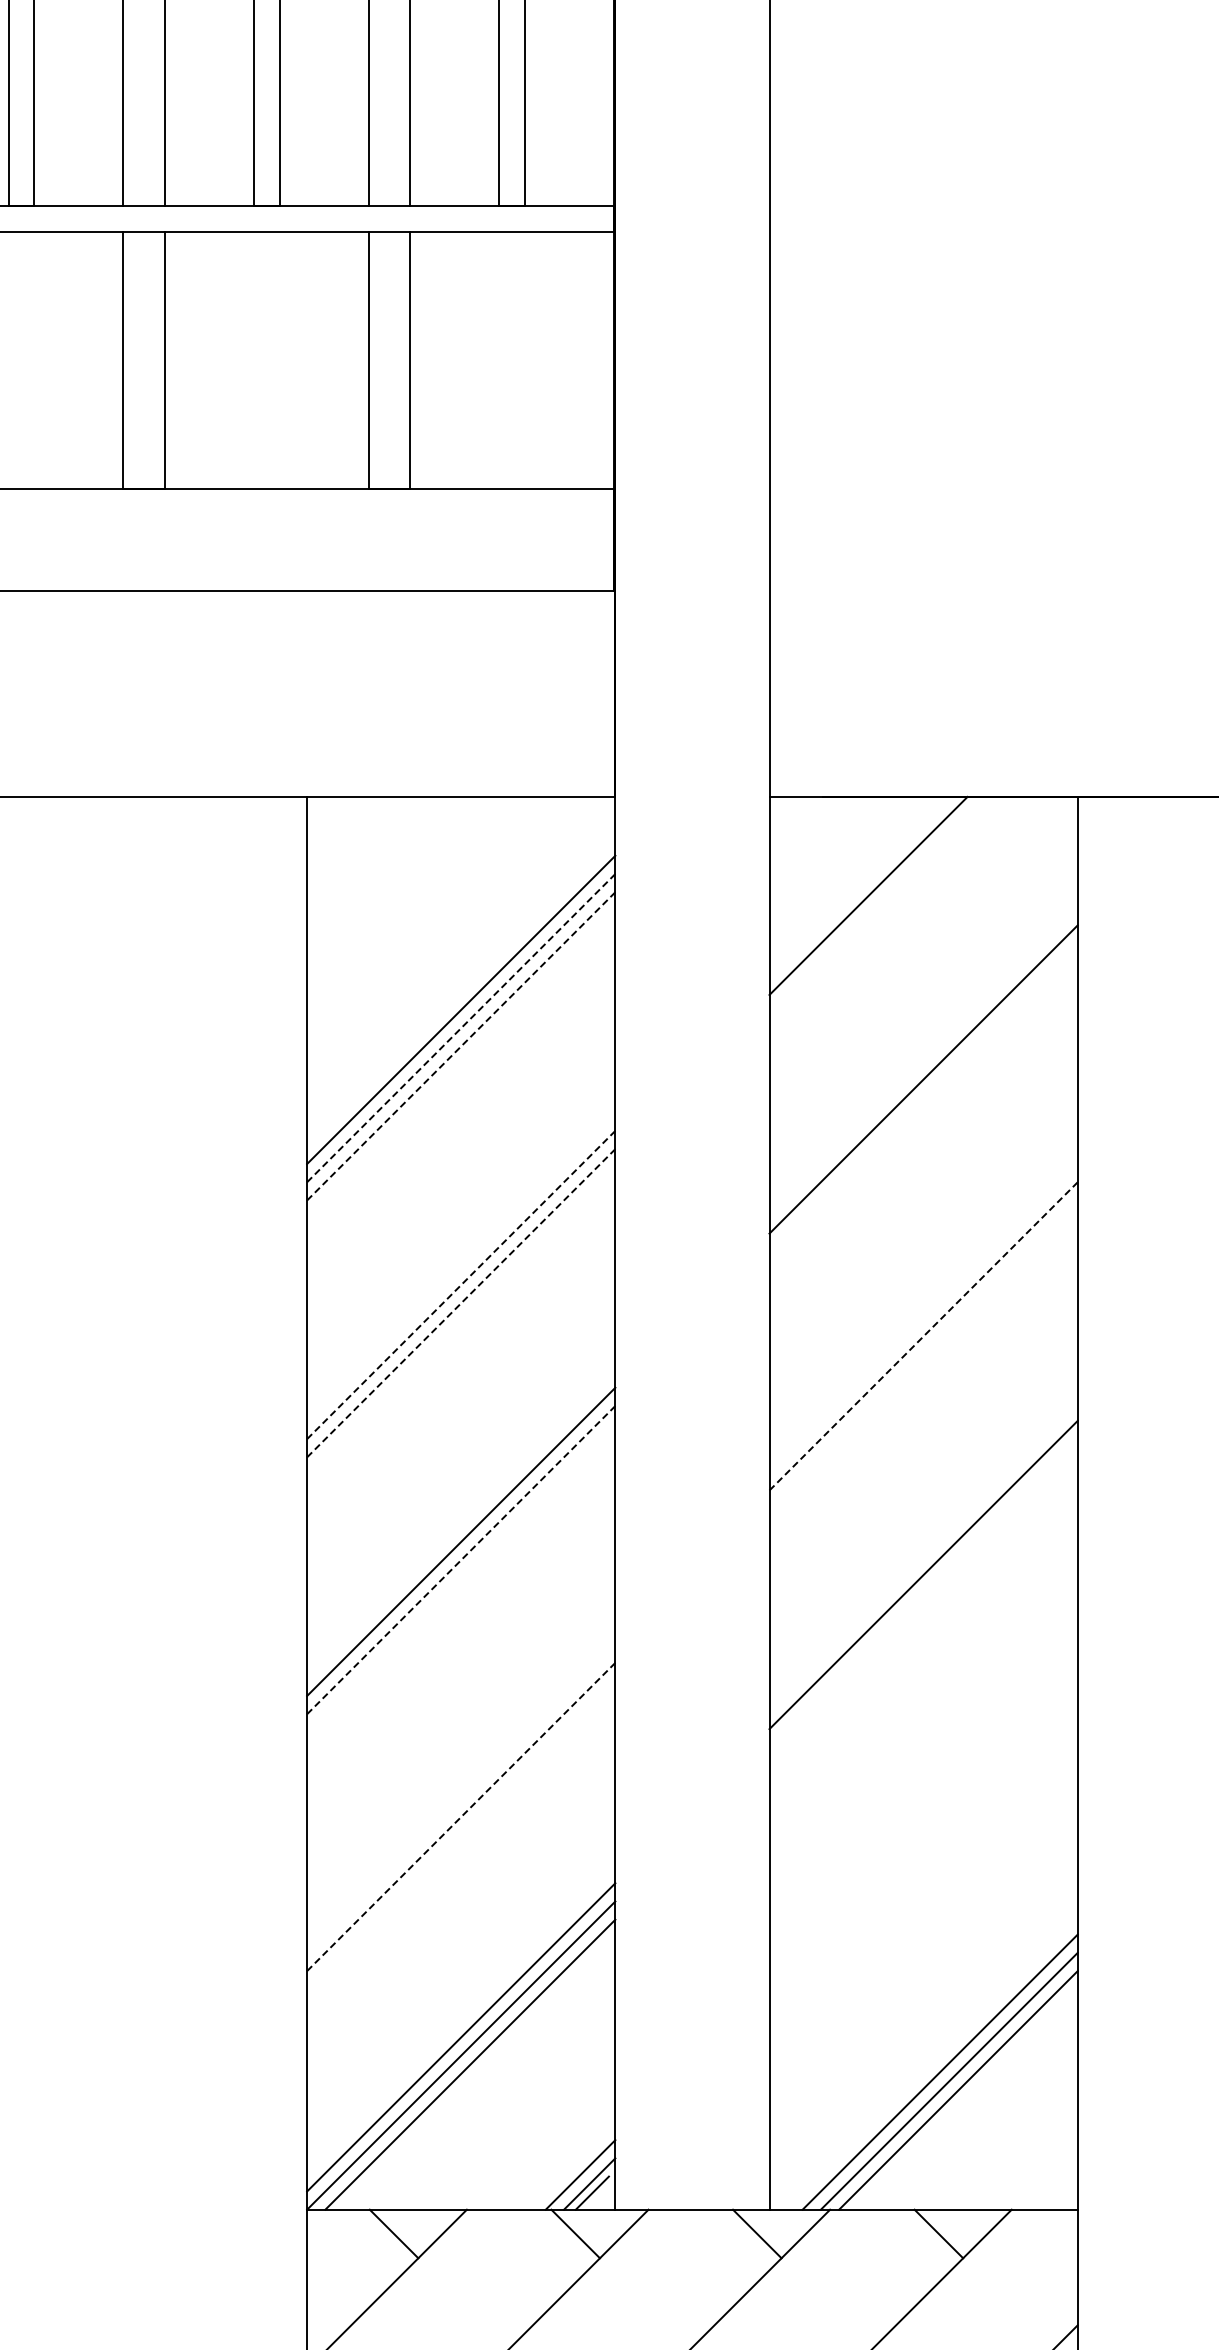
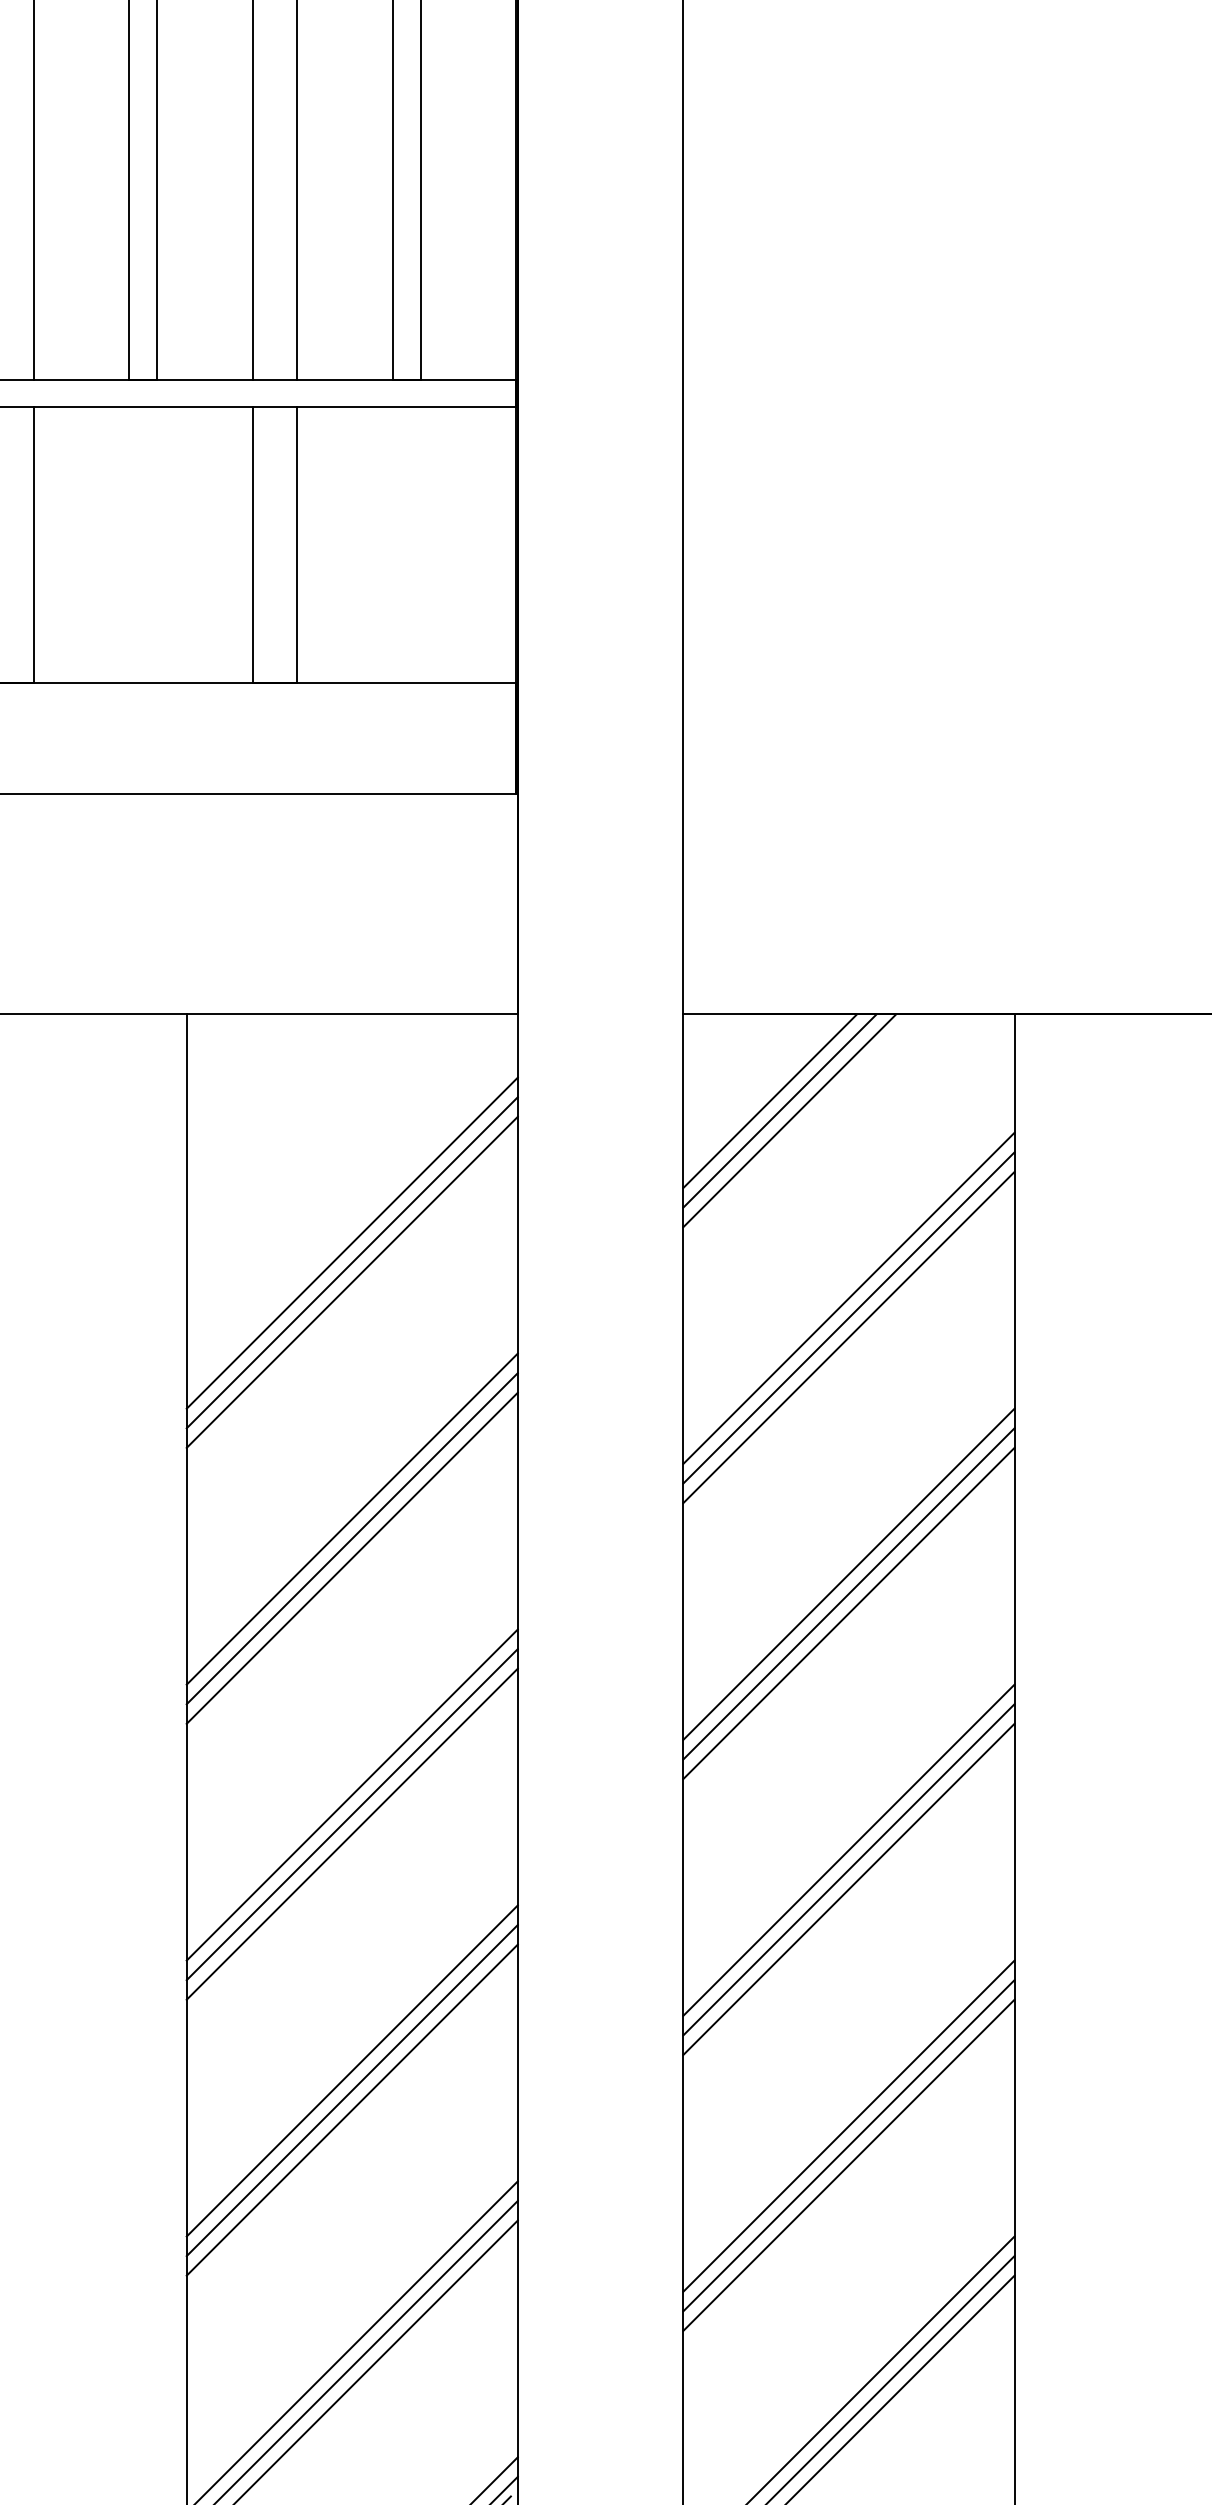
line: (850, 877) -> (770, 1100), added
line: (859, 886) -> (780, 1110), added
line: (461, 1028) -> (352, 1263), dashed -> solid
line: (461, 1046) -> (352, 1282), dashed -> solid
line: (923, 1061) -> (848, 1298), added
line: (923, 1097) -> (848, 1337), added
line: (461, 1266) -> (352, 1518), added
line: (461, 1285) -> (352, 1539), dashed -> solid
line: (461, 1303) -> (352, 1558), dashed -> solid
line: (923, 1318) -> (848, 1574), added
line: (923, 1336) -> (848, 1594), dashed -> solid
line: (923, 1354) -> (848, 1613), added
line: (461, 1523) -> (352, 1794), added
line: (461, 1560) -> (352, 1834), dashed -> solid
line: (923, 1593) -> (848, 1870), added
line: (923, 1611) -> (848, 1889), added
line: (461, 1780) -> (352, 2070), added
line: (461, 1798) -> (352, 2090), added
line: (461, 1816) -> (352, 2109), dashed -> solid
line: (923, 1831) -> (848, 2125), added
line: (923, 1849) -> (848, 2145), added
line: (923, 1868) -> (848, 2165), added

